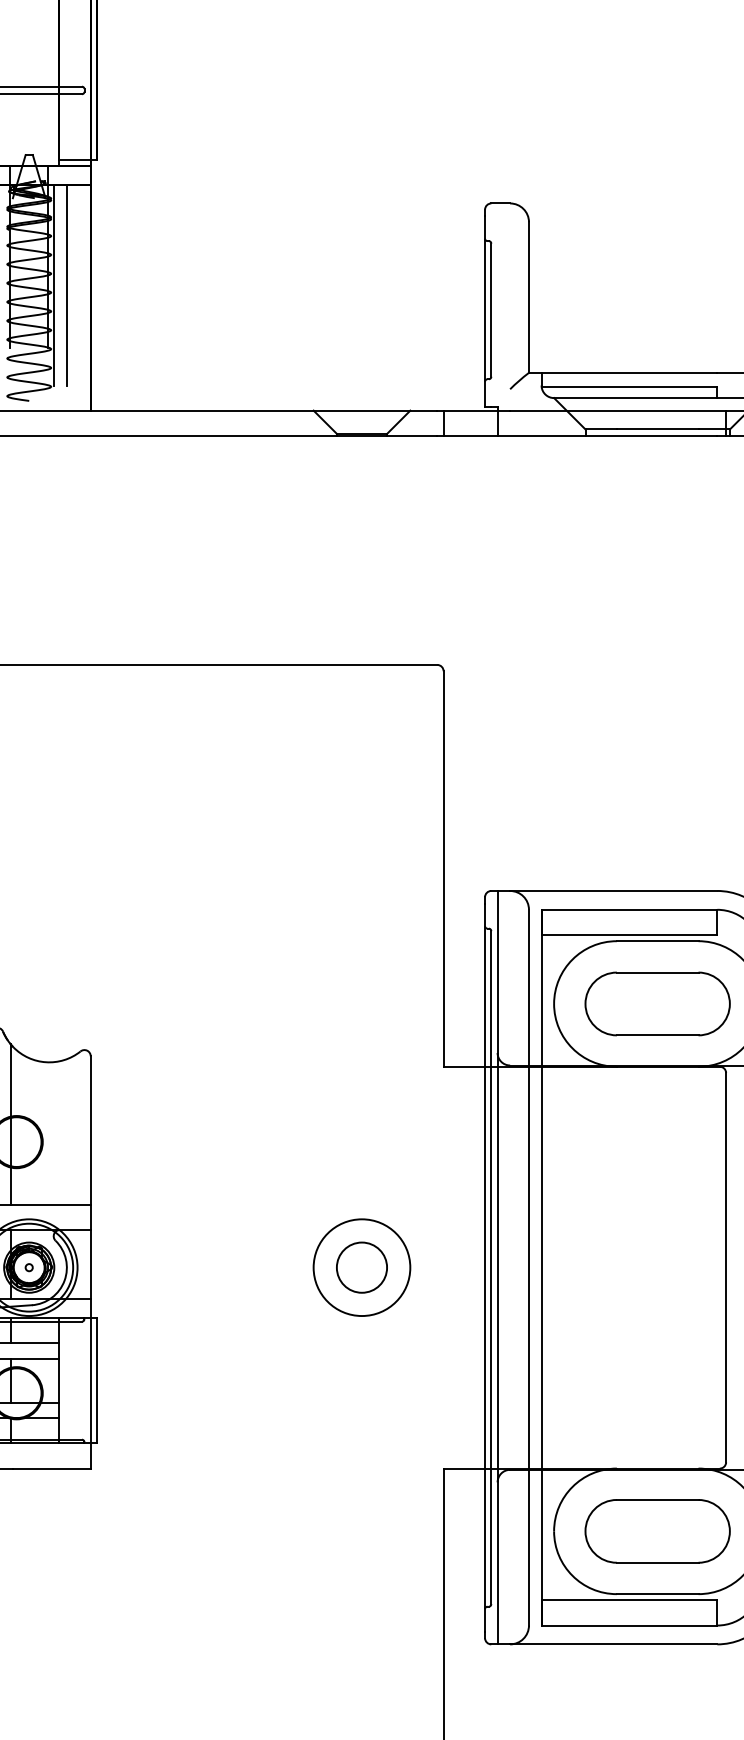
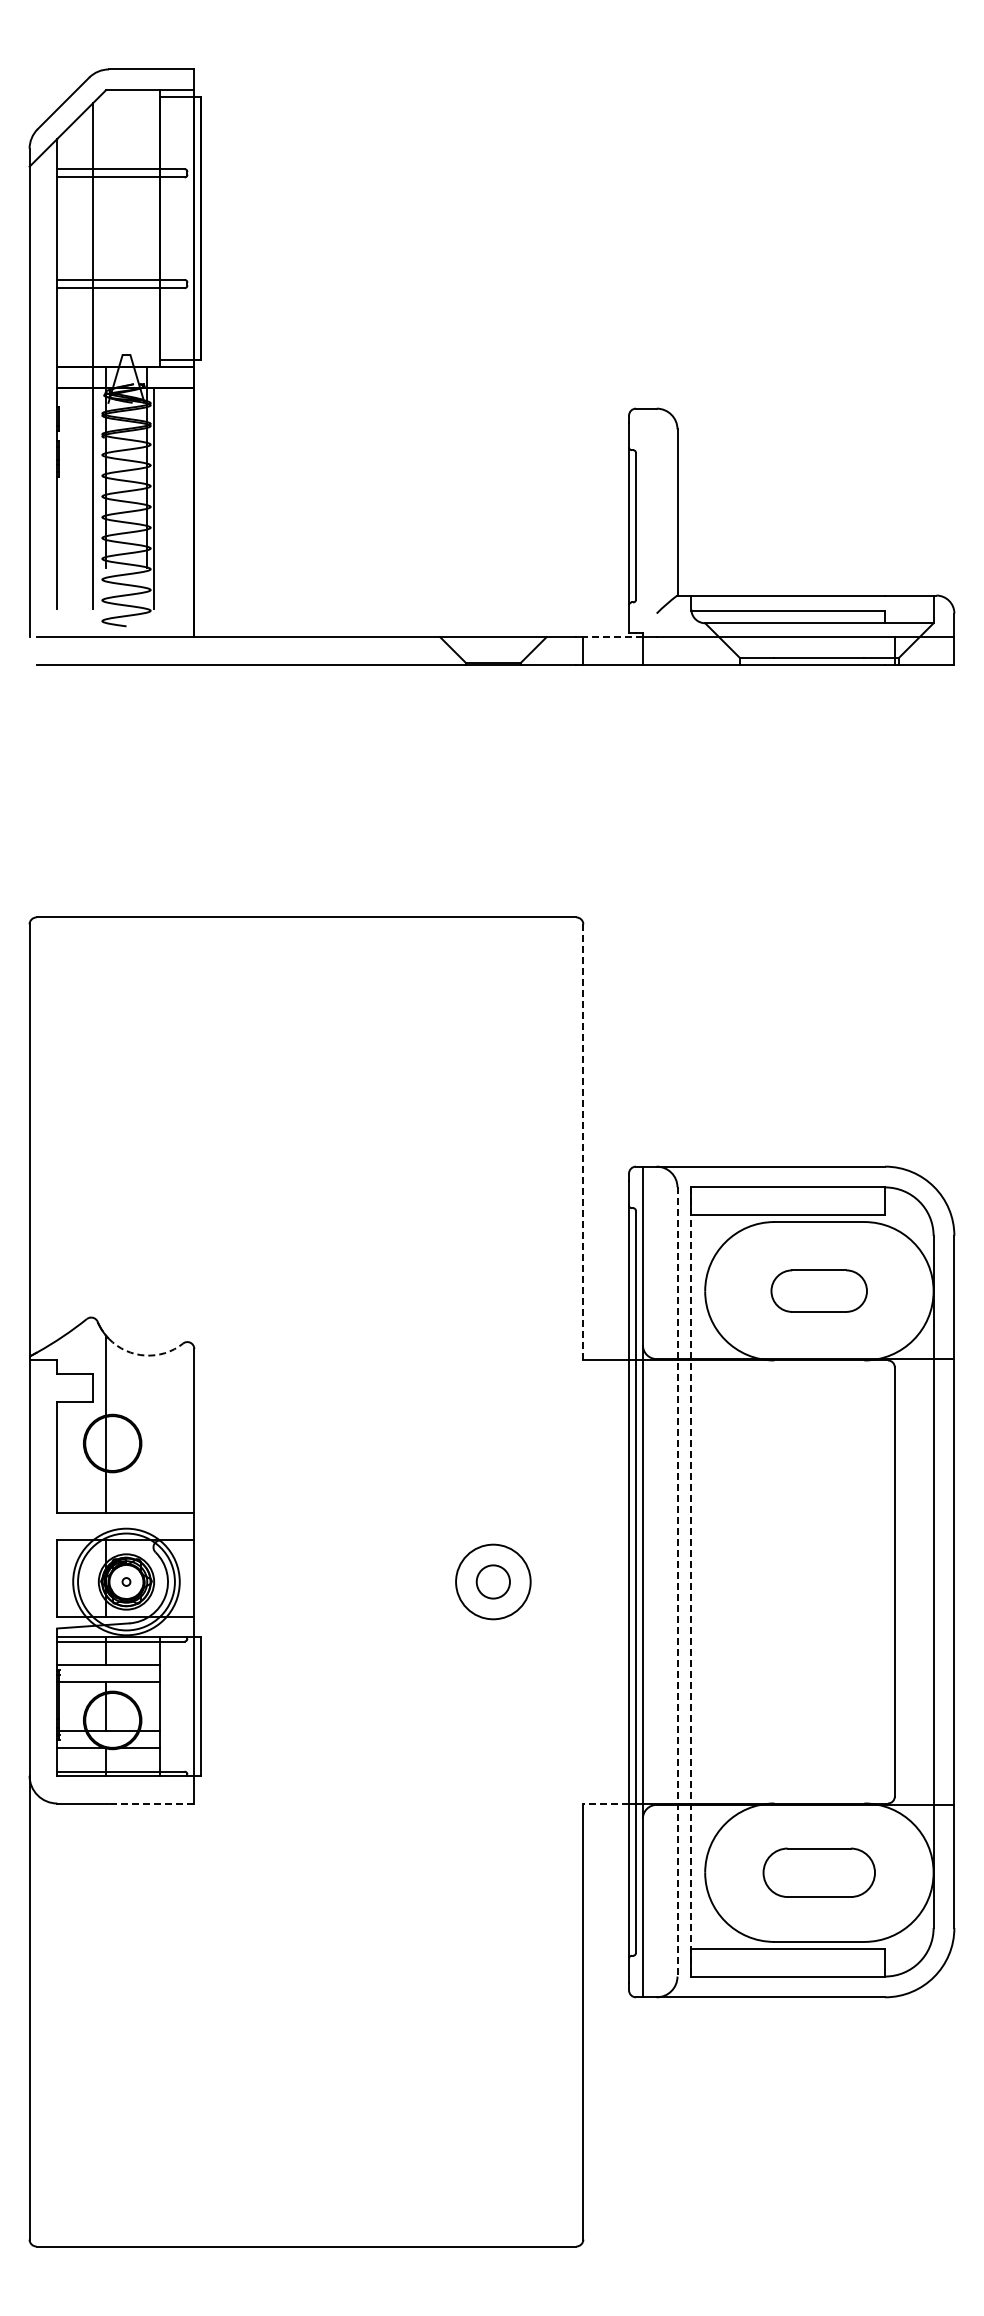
line: (67, 284) -> (168, 498), removed
line: (470, 411) -> (613, 637), solid -> dashed
line: (443, 869) -> (583, 1142), solid -> dashed
part: (656, 1003) -> (818, 1290), size x0.6
arc: (46, 1062) -> (145, 1355), solid -> dashed
circle: (362, 1267) -> (493, 1581), size x0.6
circle: (362, 1267) -> (493, 1581), size x0.7
line: (528, 1267) -> (677, 1581), solid -> dashed
line: (541, 1267) -> (691, 1581), solid -> dashed
line: (51, 1468) -> (151, 1803), solid -> dashed
line: (464, 1468) -> (606, 1803), solid -> dashed
part: (656, 1531) -> (818, 1872), size x0.7

